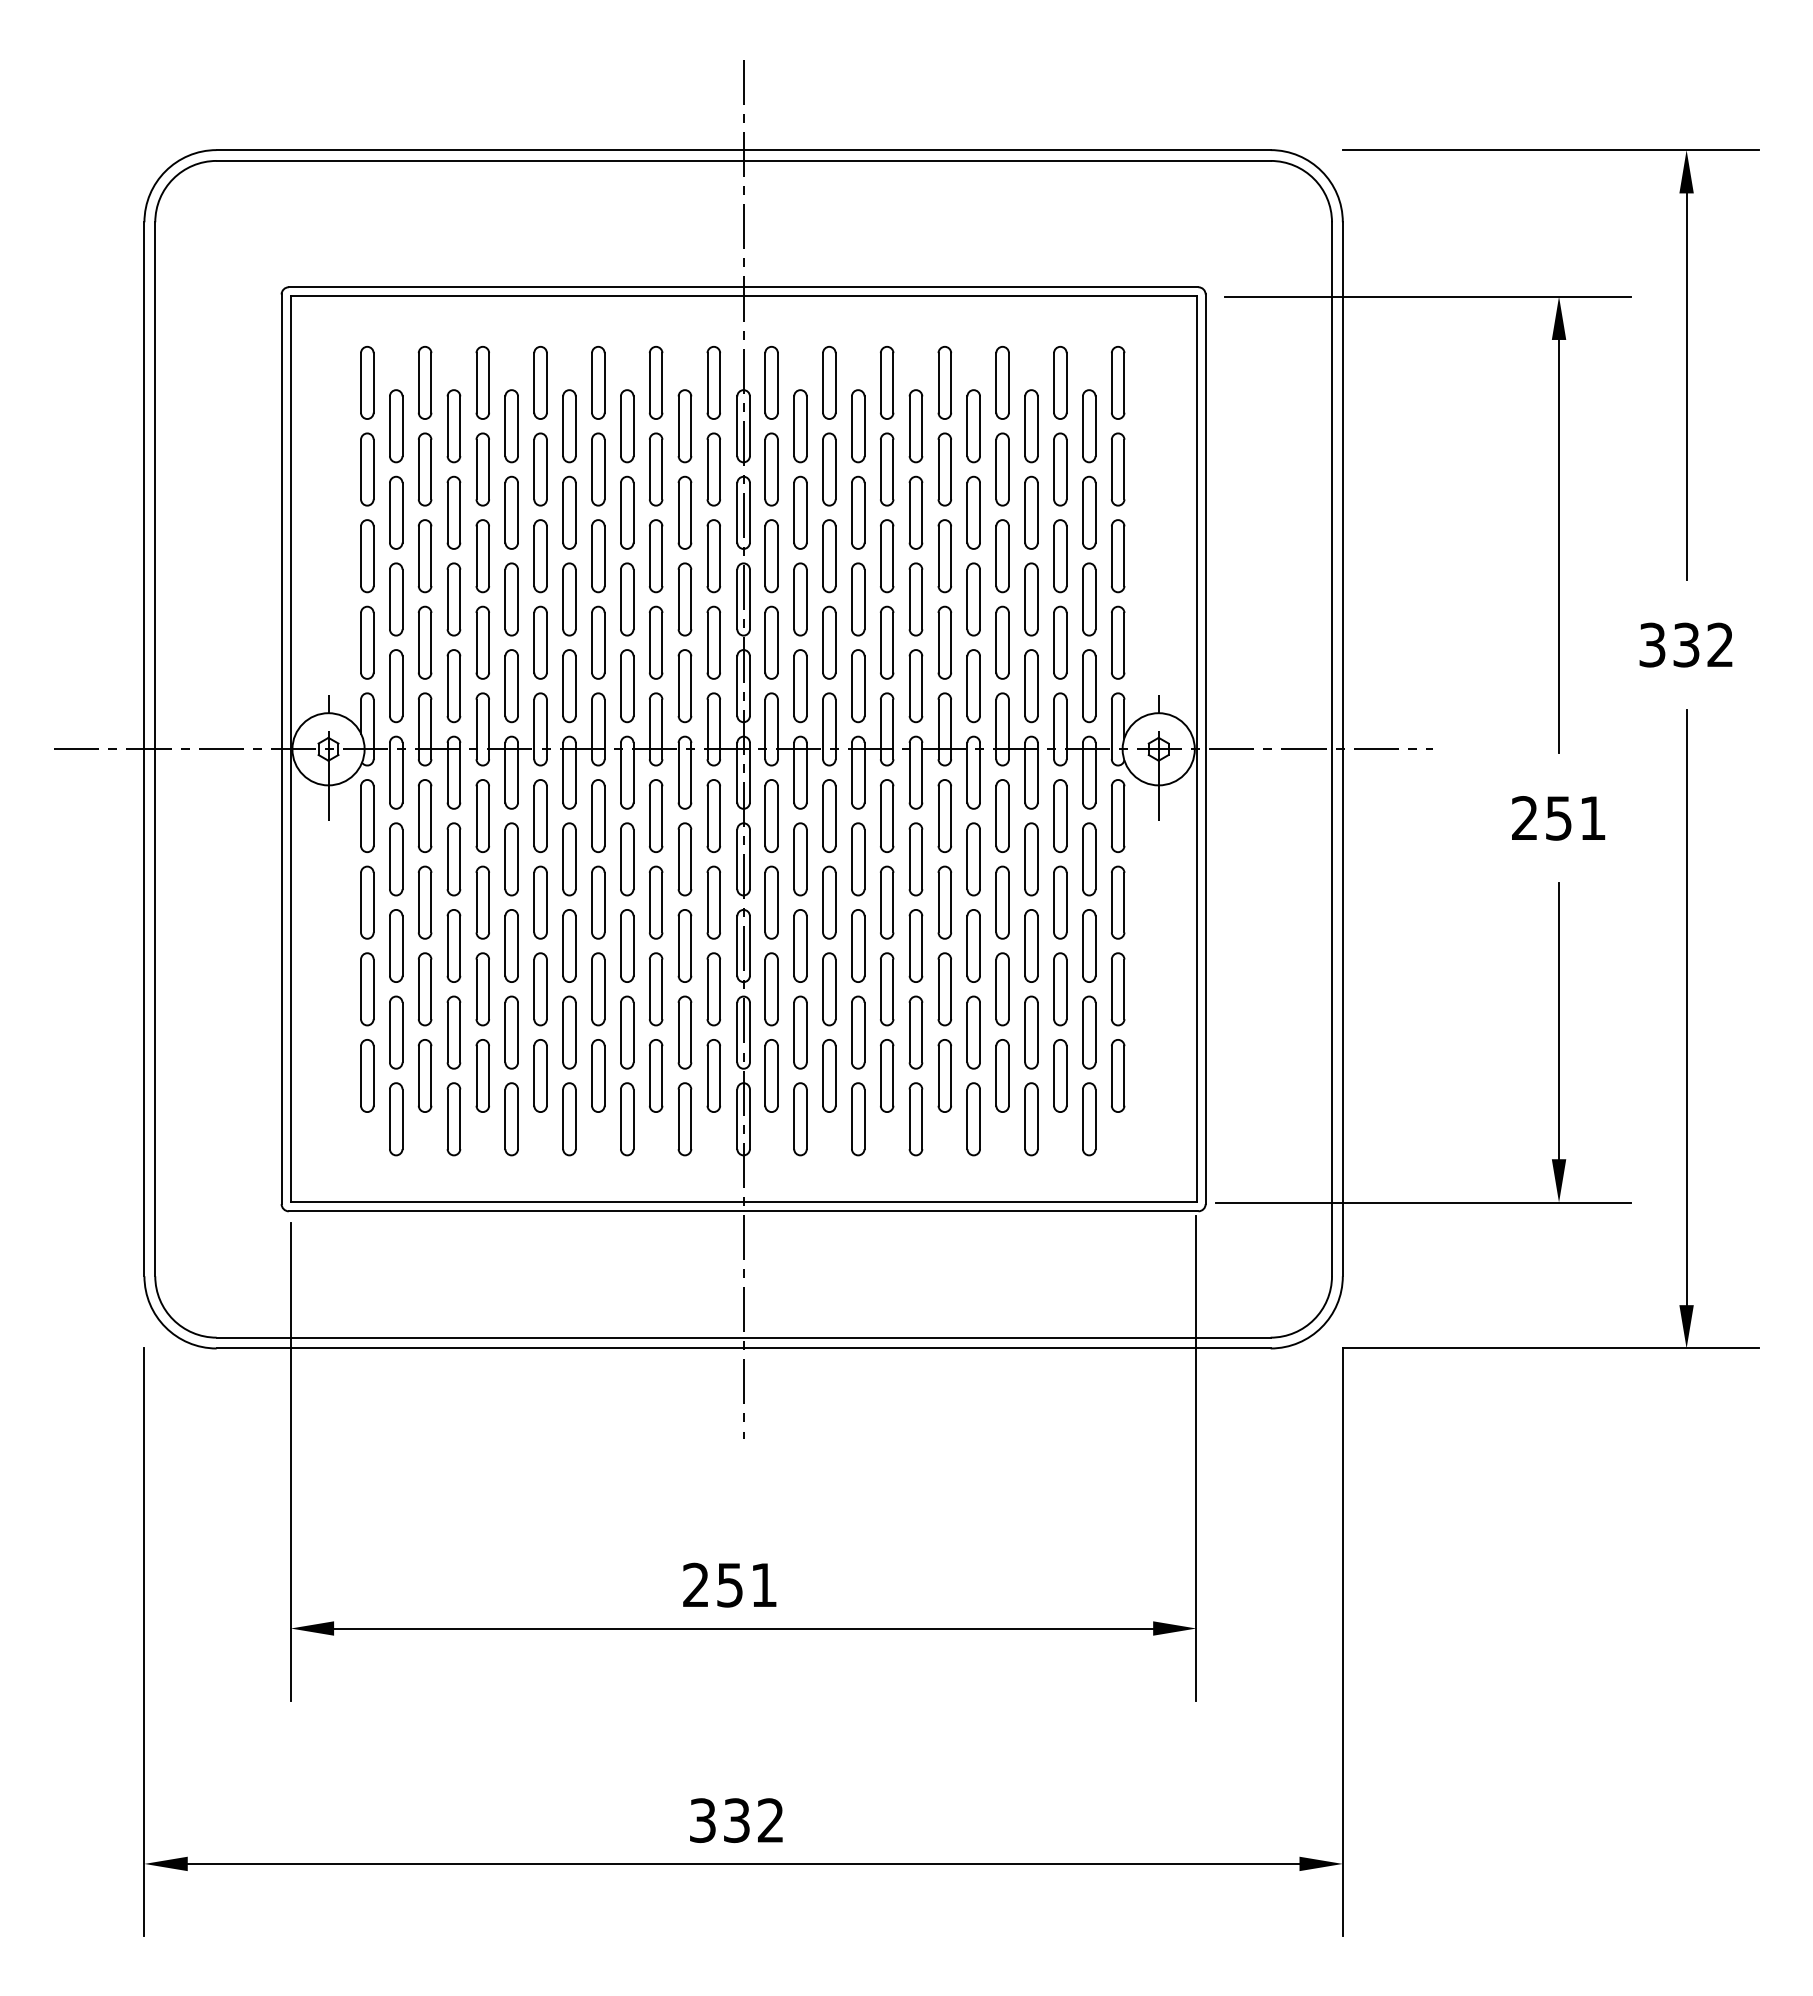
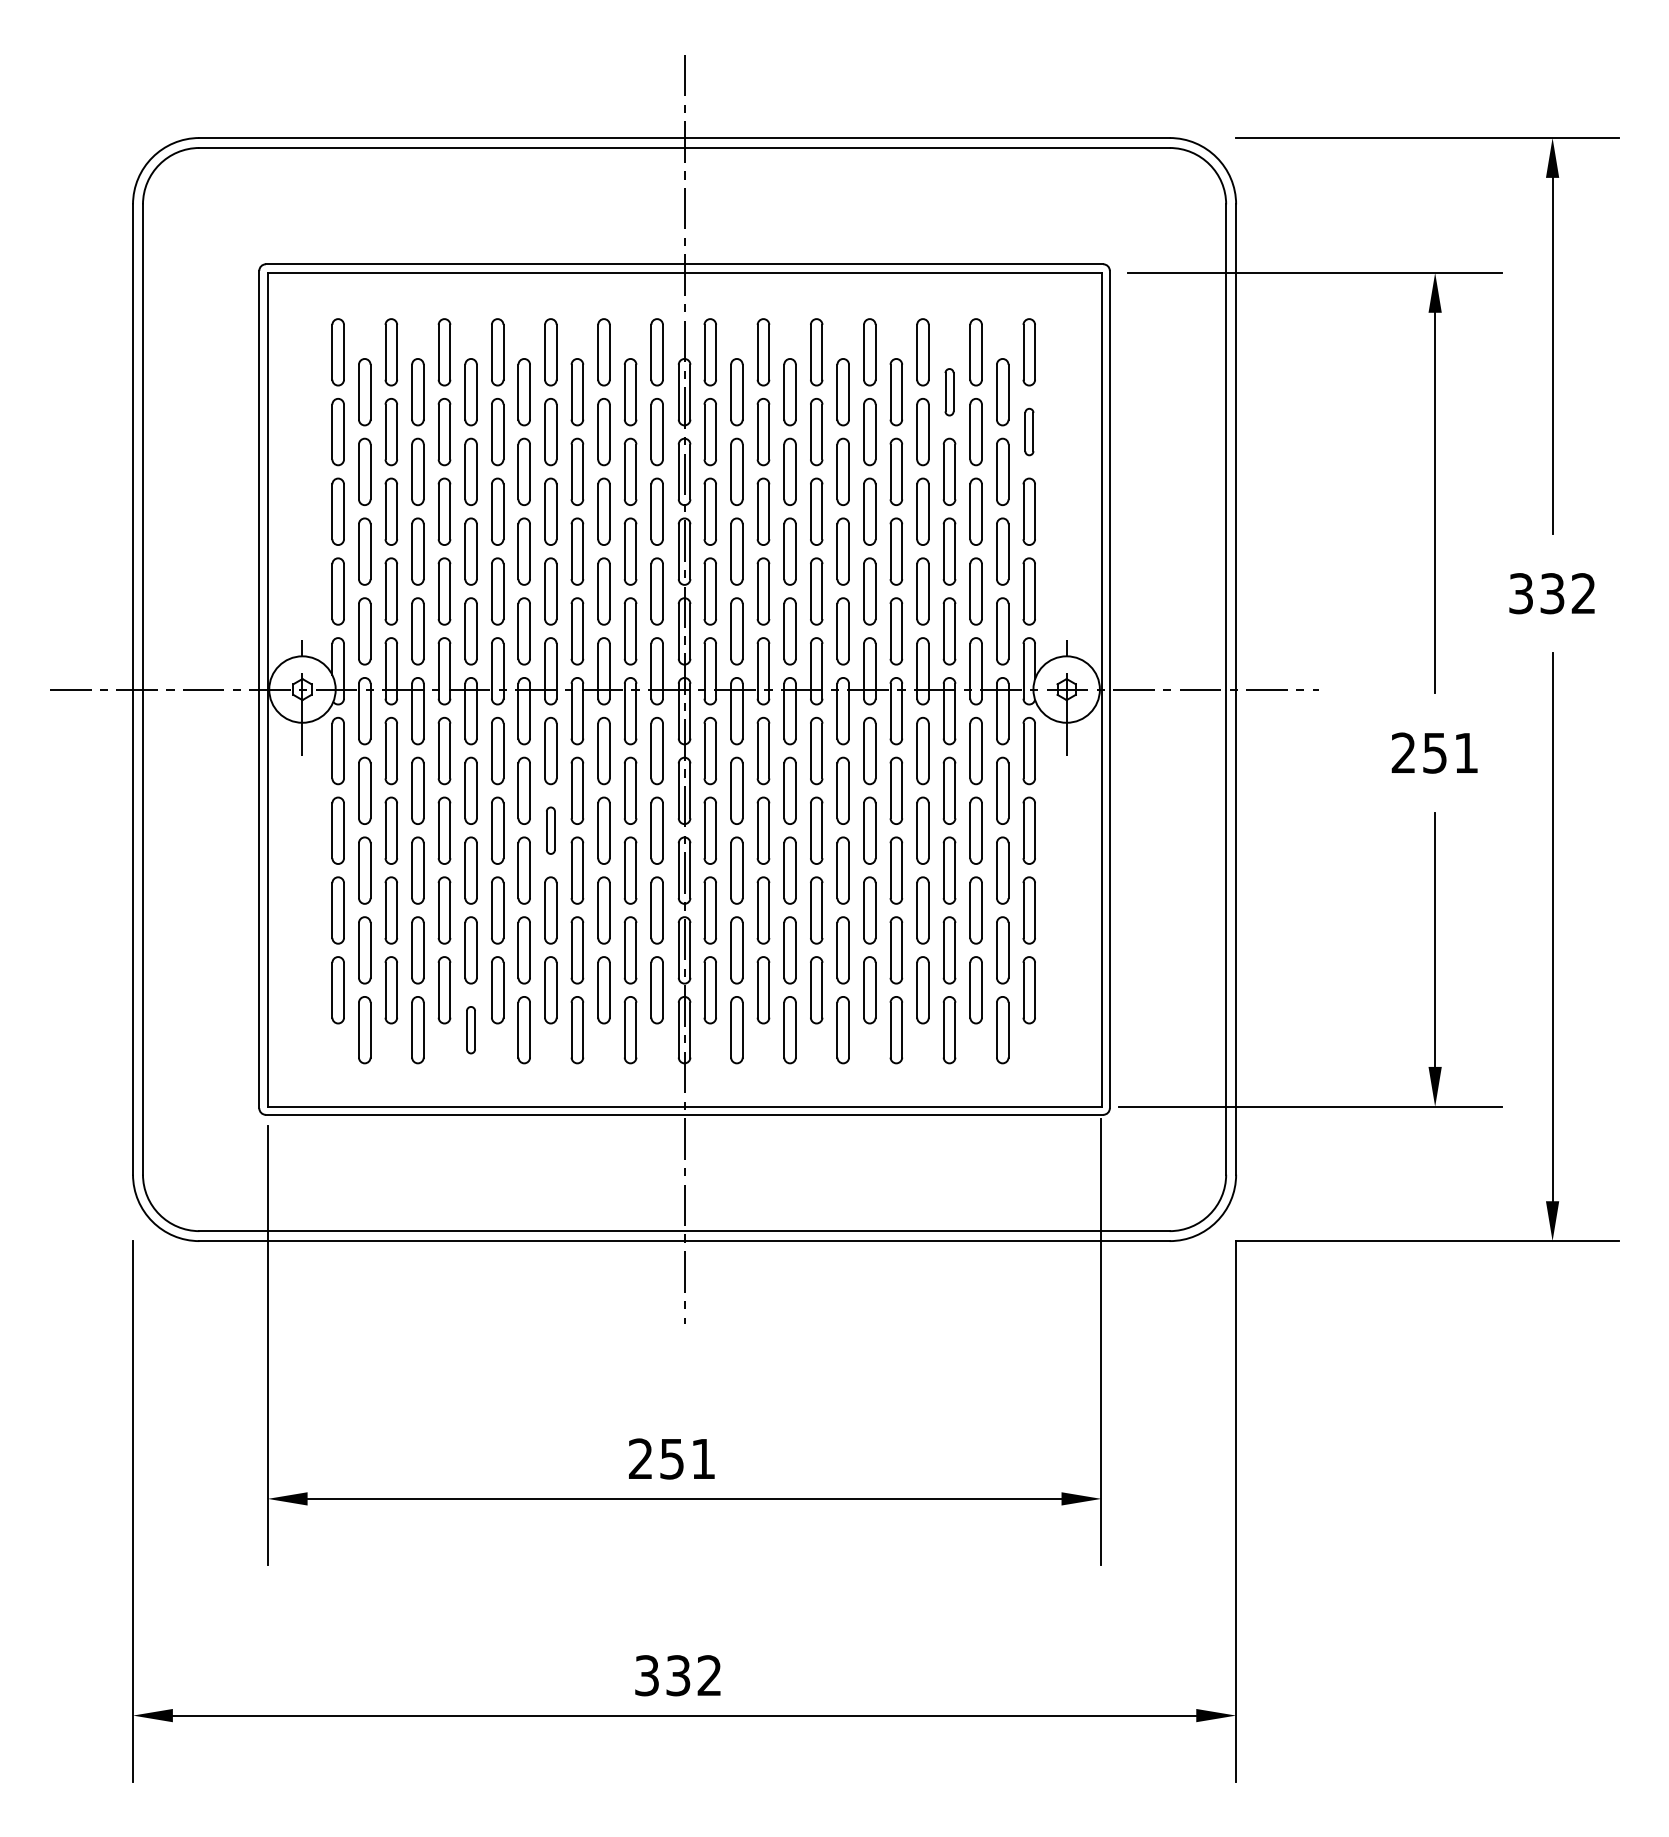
part: (1031, 426) -> (949, 392), size x0.7
part: (1118, 469) -> (1029, 432), size x0.7
part: (598, 902) -> (550, 830), size x0.7
part: (511, 1119) -> (470, 1030), size x0.7

